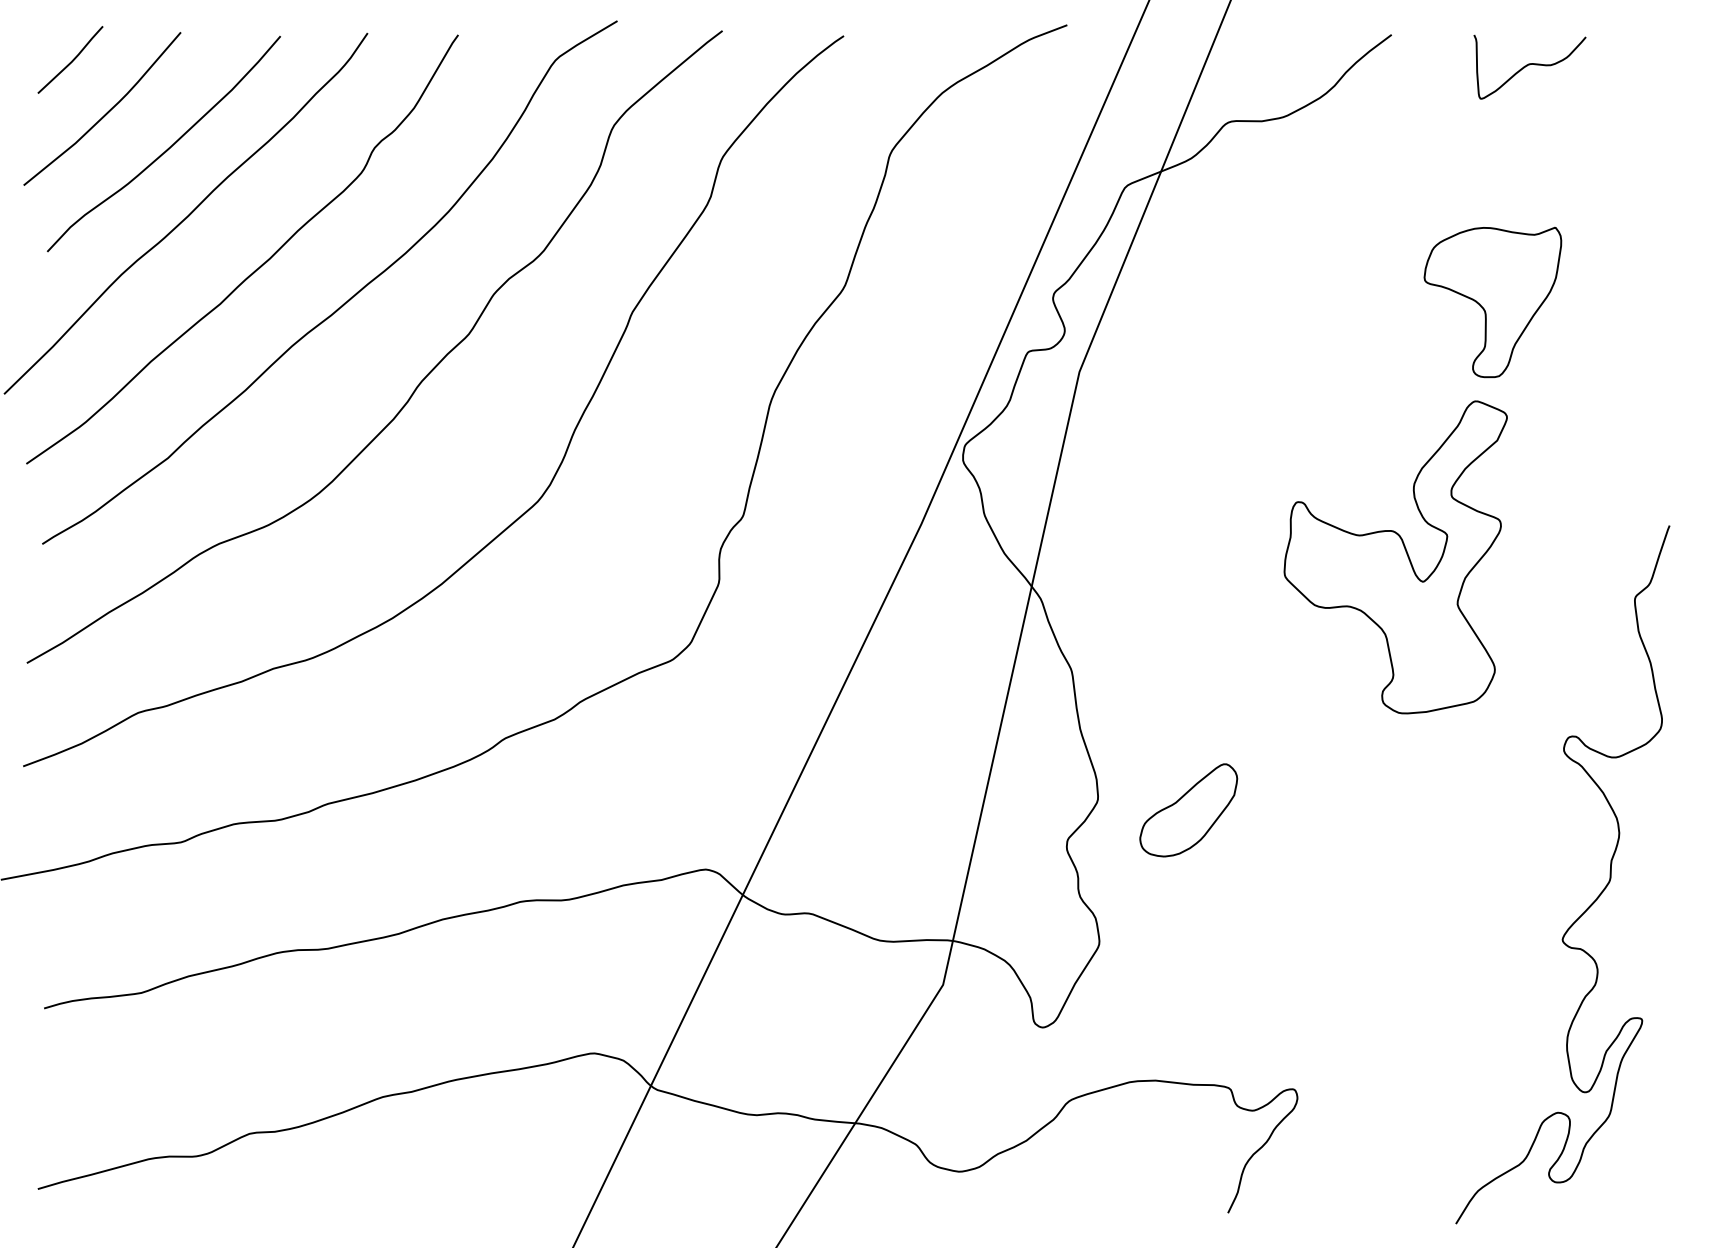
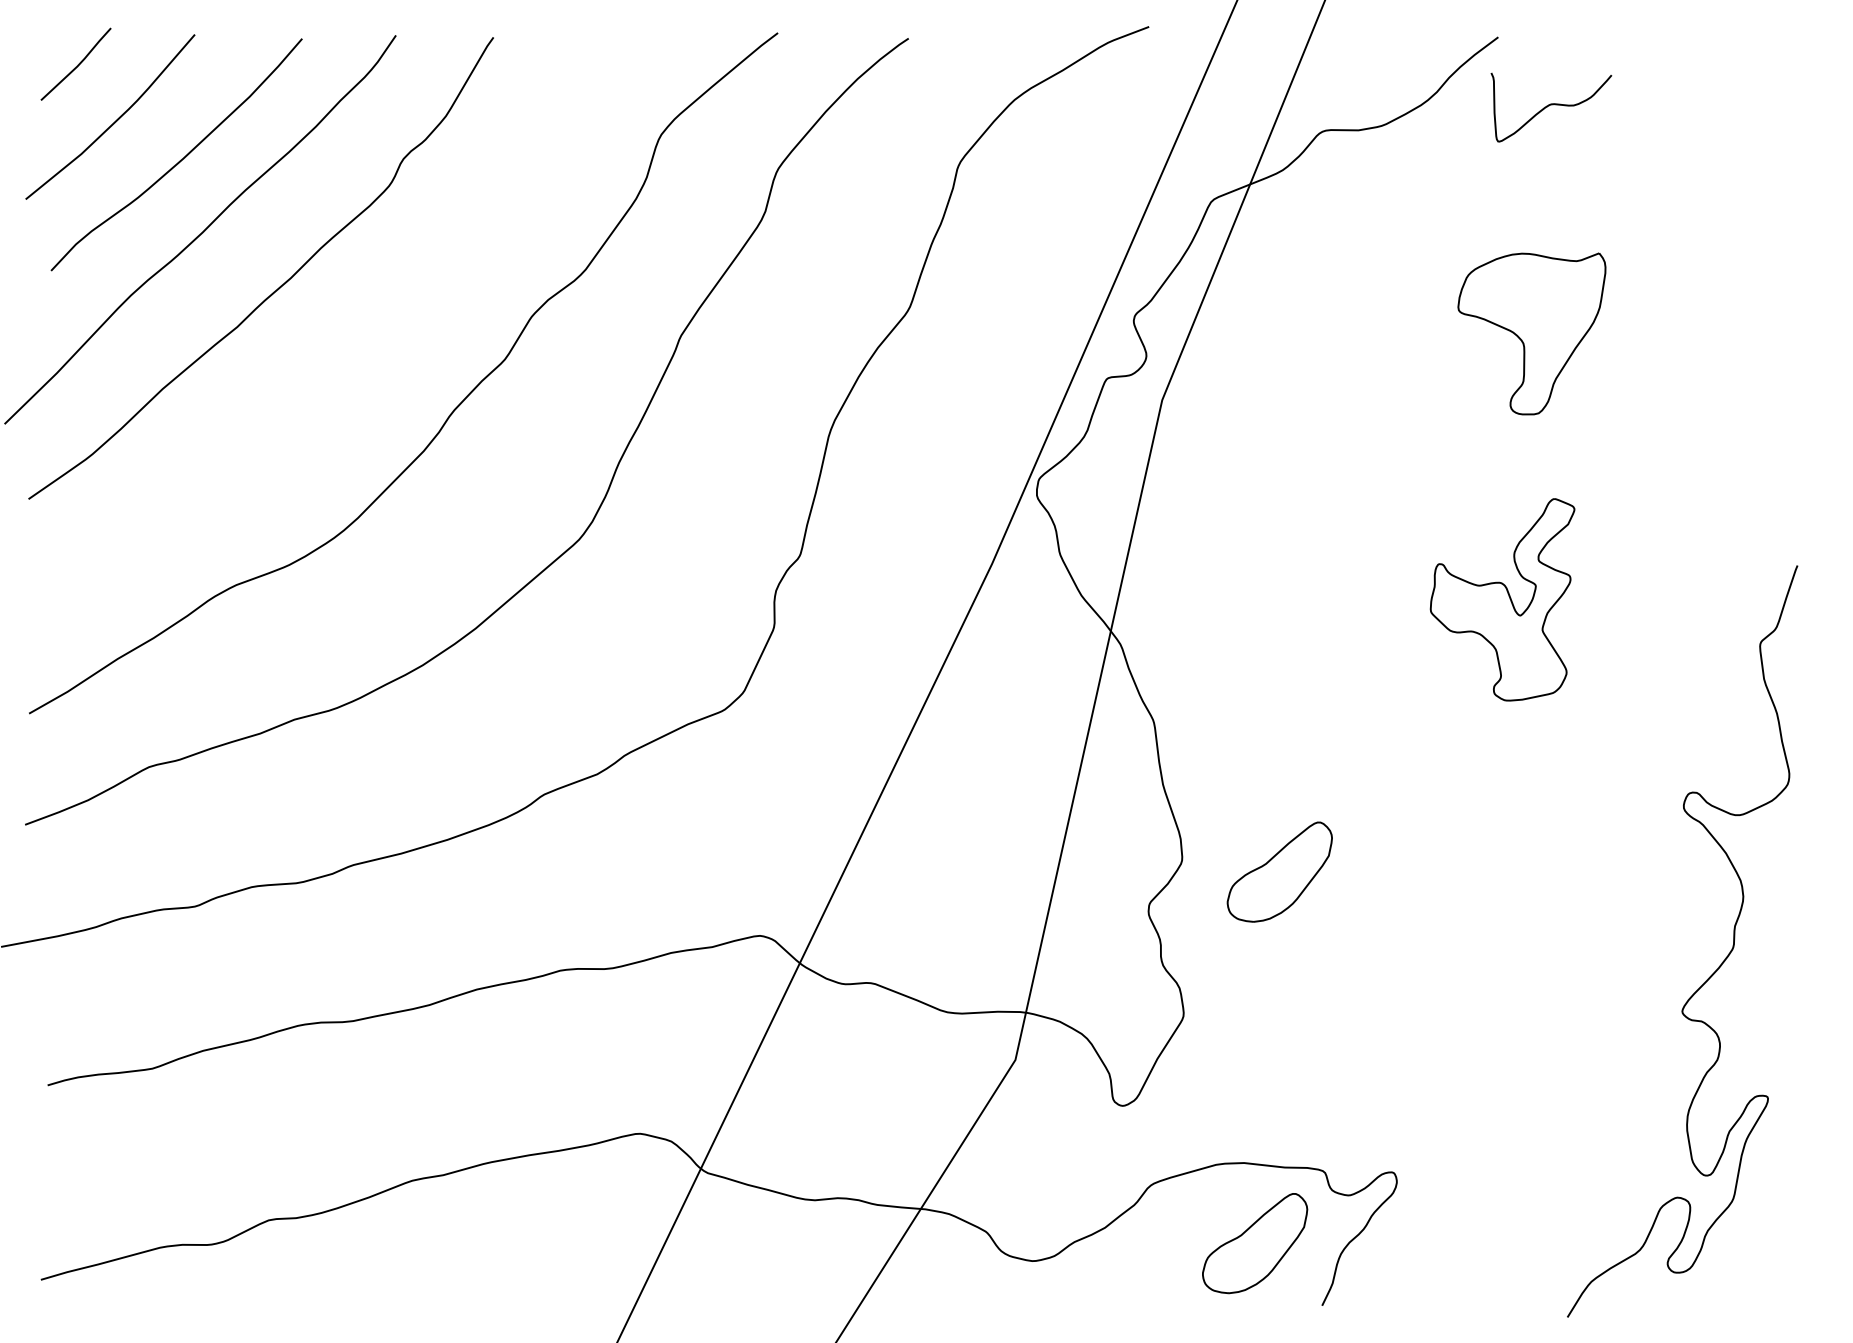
curve: (1529, 65) -> (1550, 105), moved
curve: (344, 302) -> (371, 325), removed
part: (1492, 302) -> (1531, 334), moved
part: (1395, 557) -> (1502, 599), size x0.6
part: (1165, 1155) -> (1254, 1243), added

